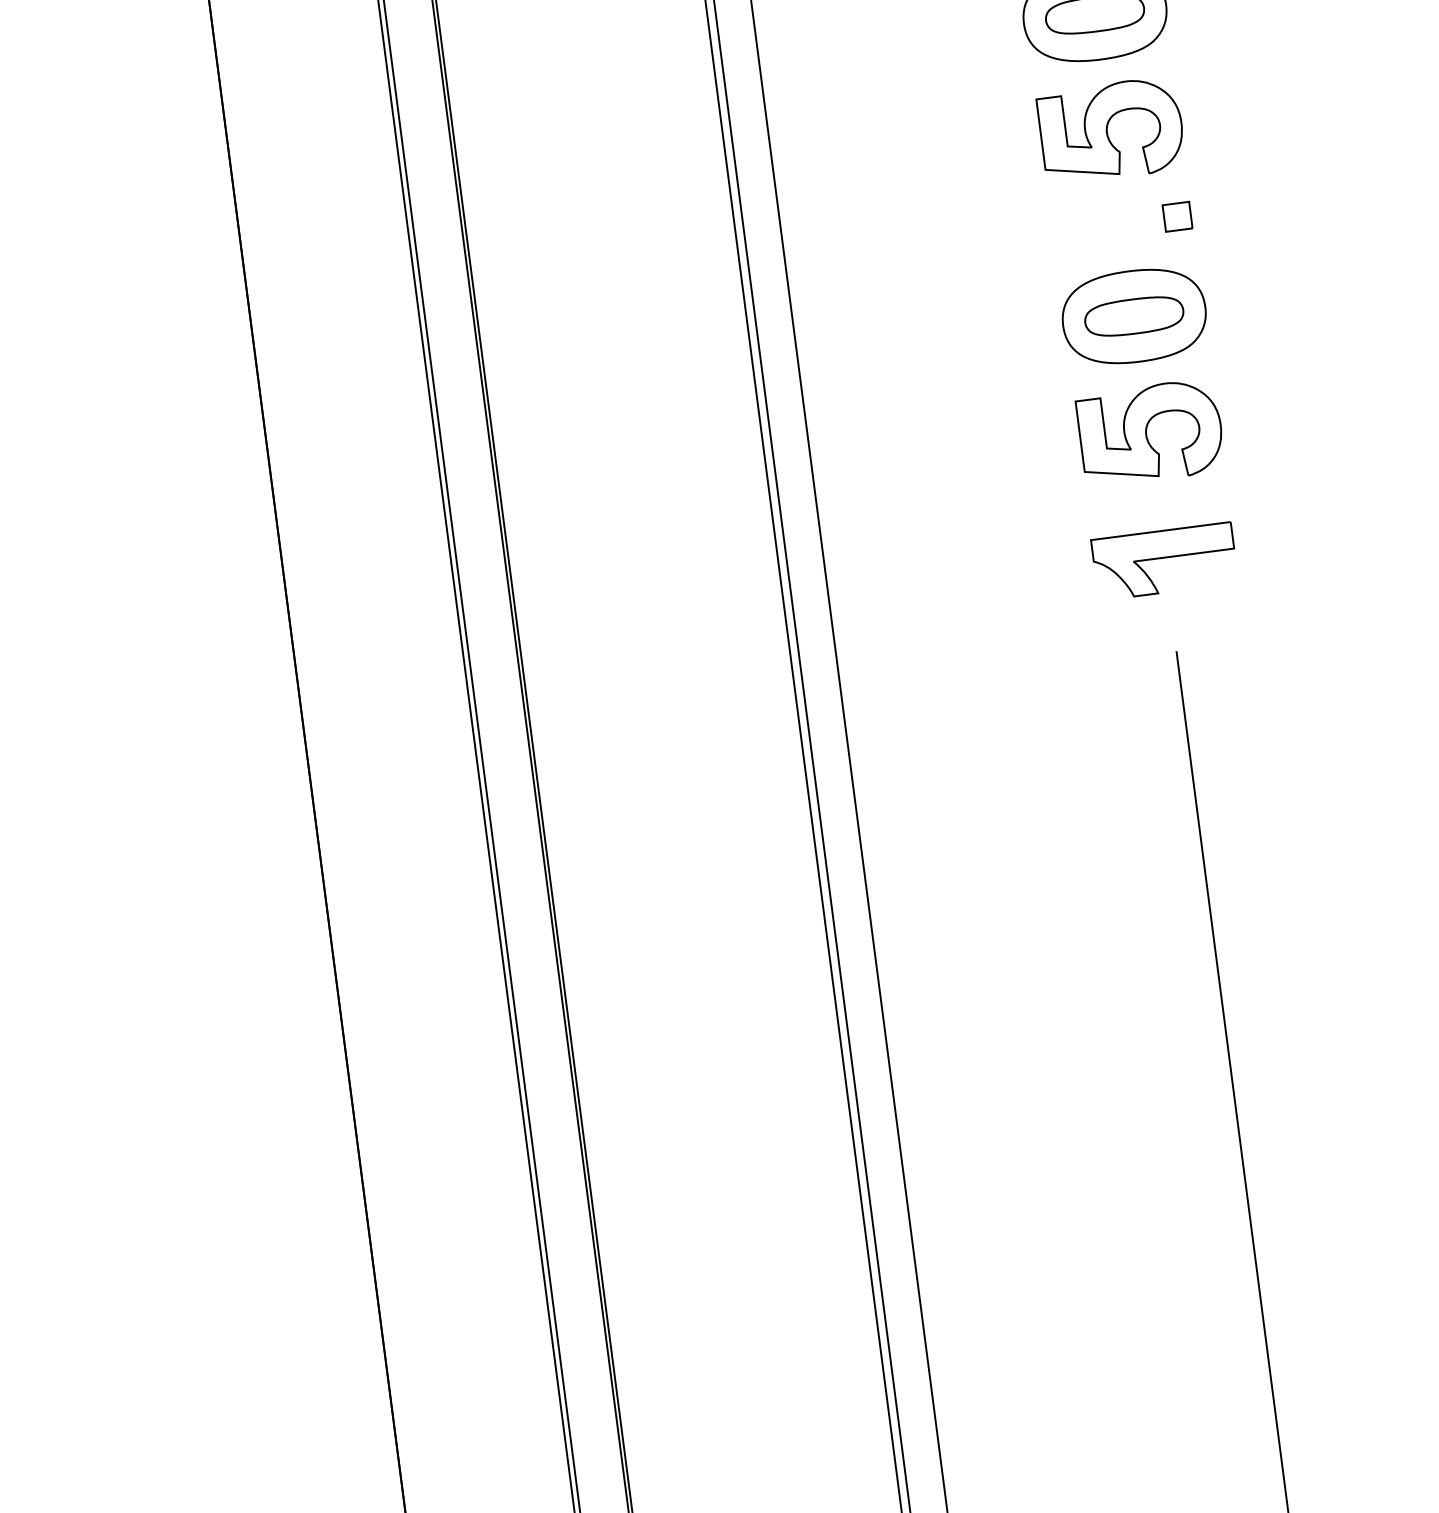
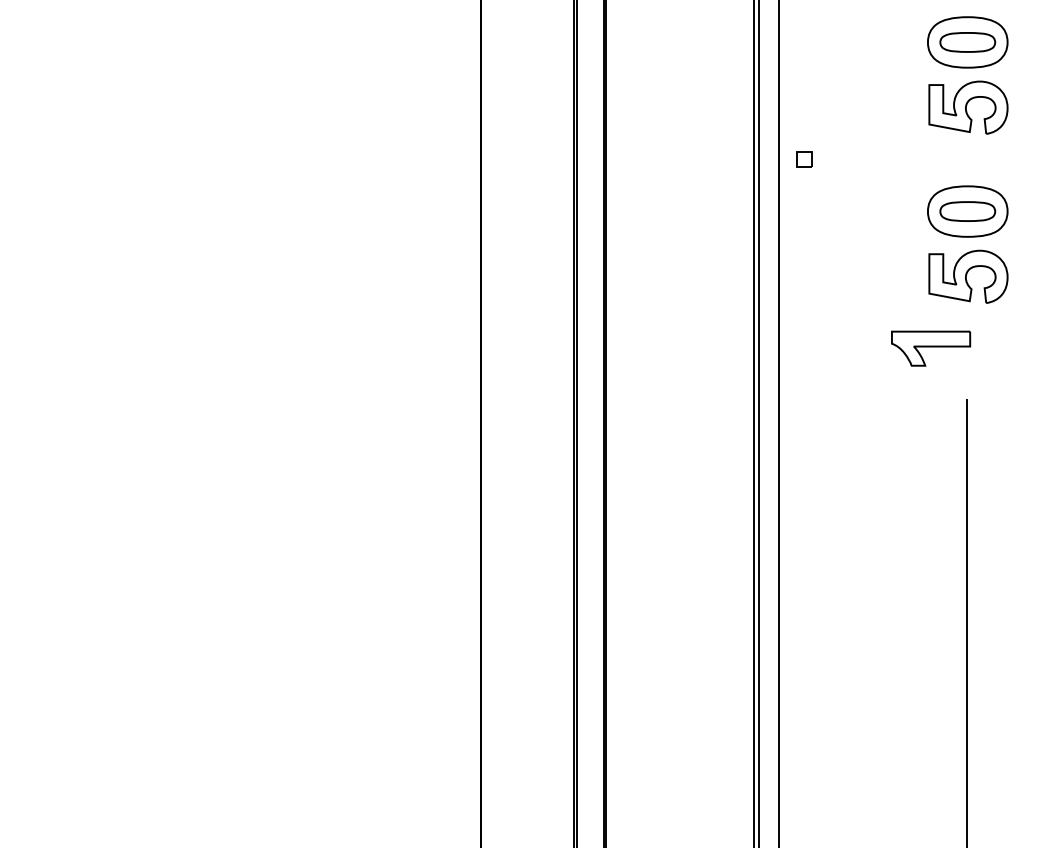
part: (1177, 216) -> (804, 159), moved
part: (1165, 561) -> (931, 348), moved

